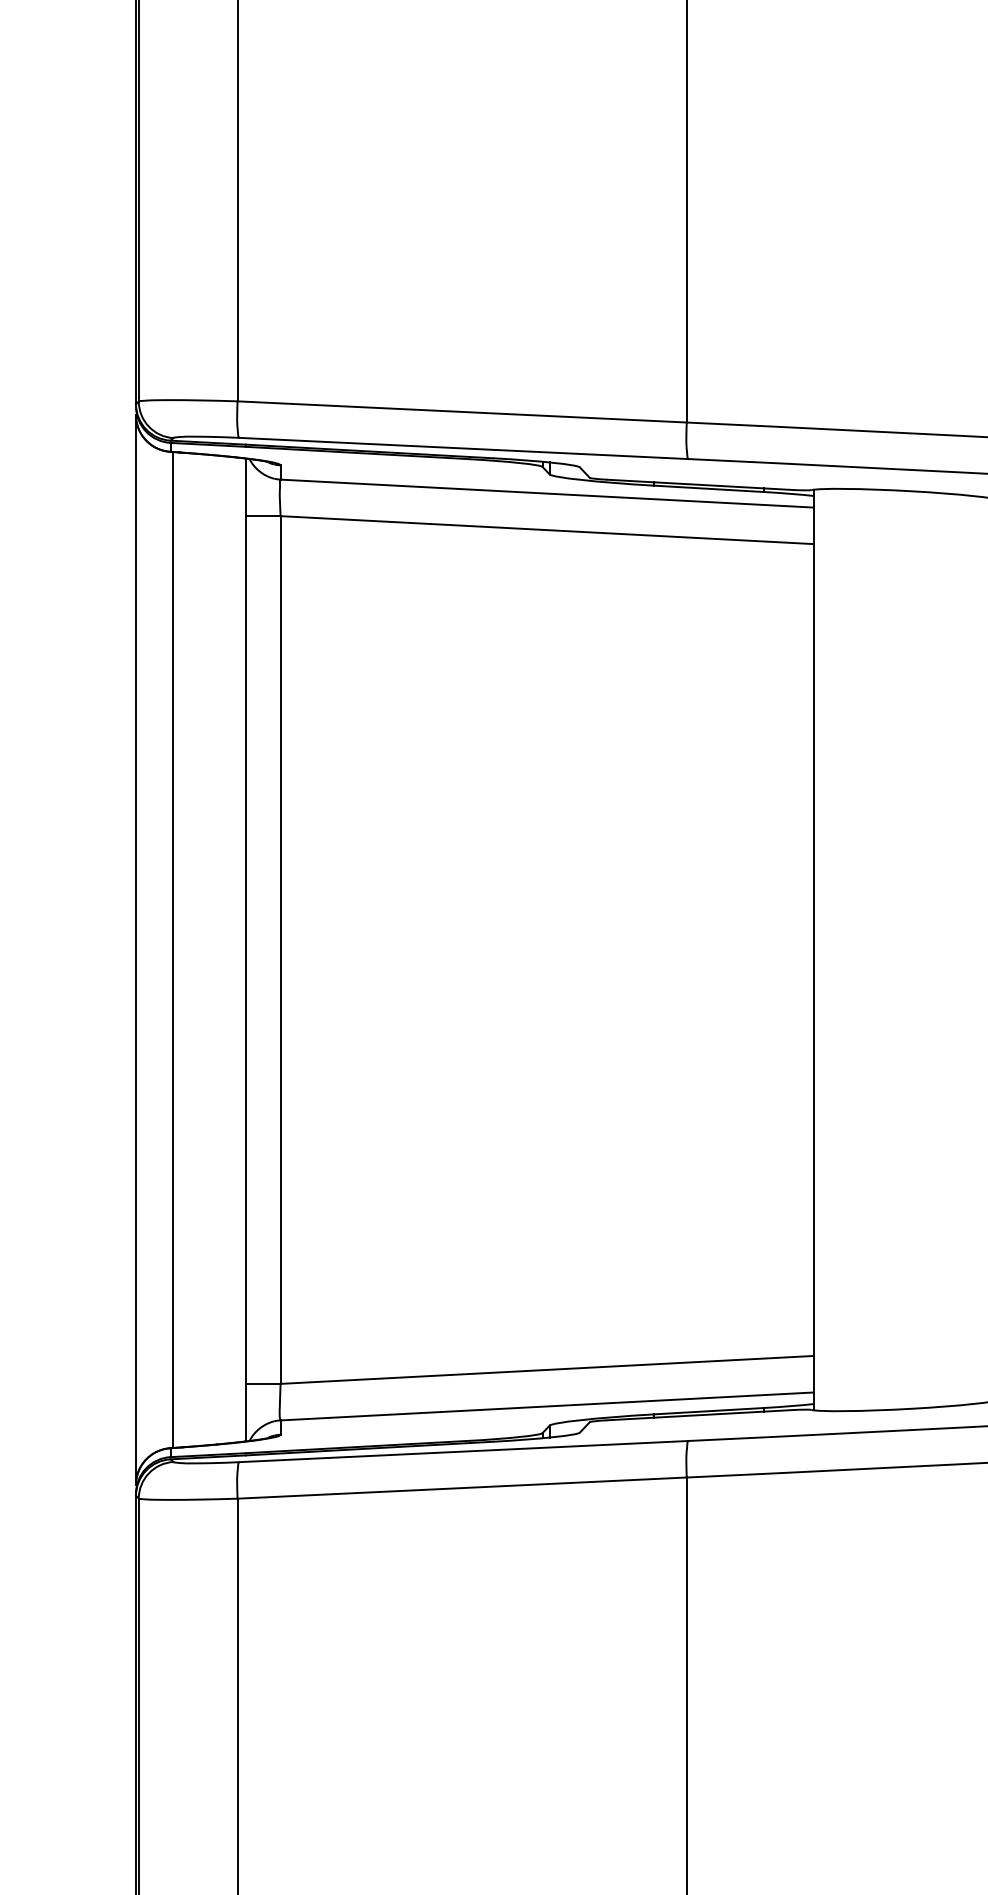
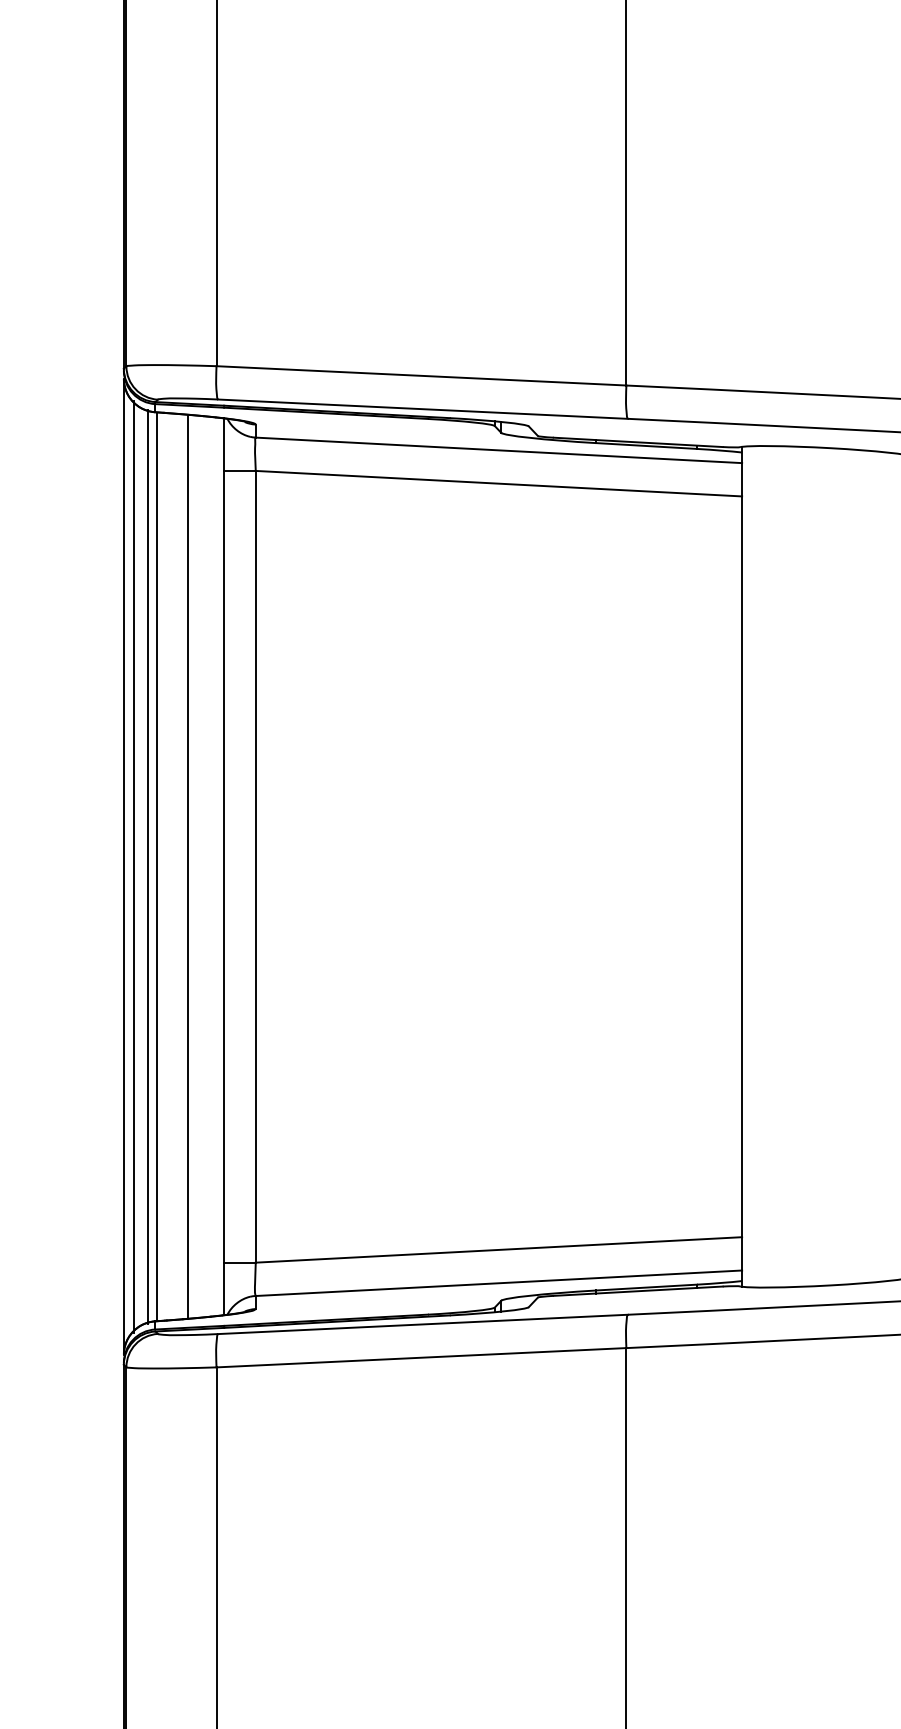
line: (146, 949) -> (133, 866), added
line: (161, 949) -> (147, 866), added
line: (206, 949) -> (188, 866), added

